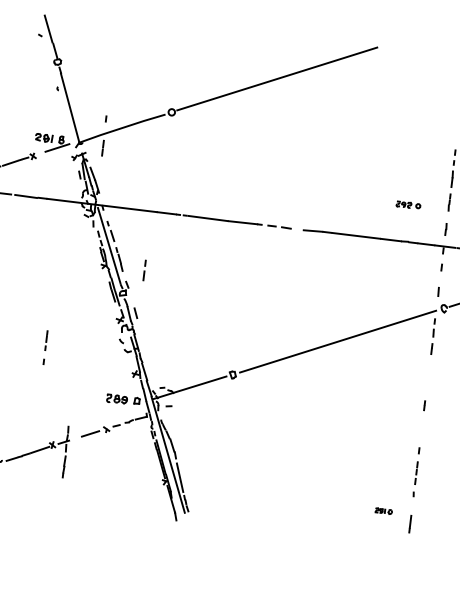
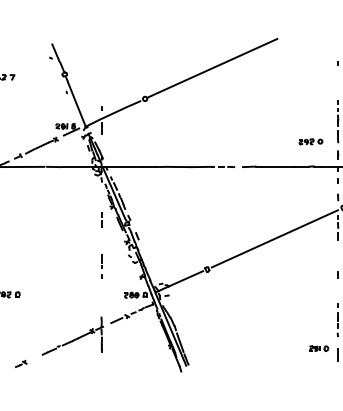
part: (407, 204) -> (310, 141), size x1.43
line: (144, 271) -> (101, 220), moved
line: (45, 347) -> (101, 266), moved
part: (384, 511) -> (319, 348), size x1.67

